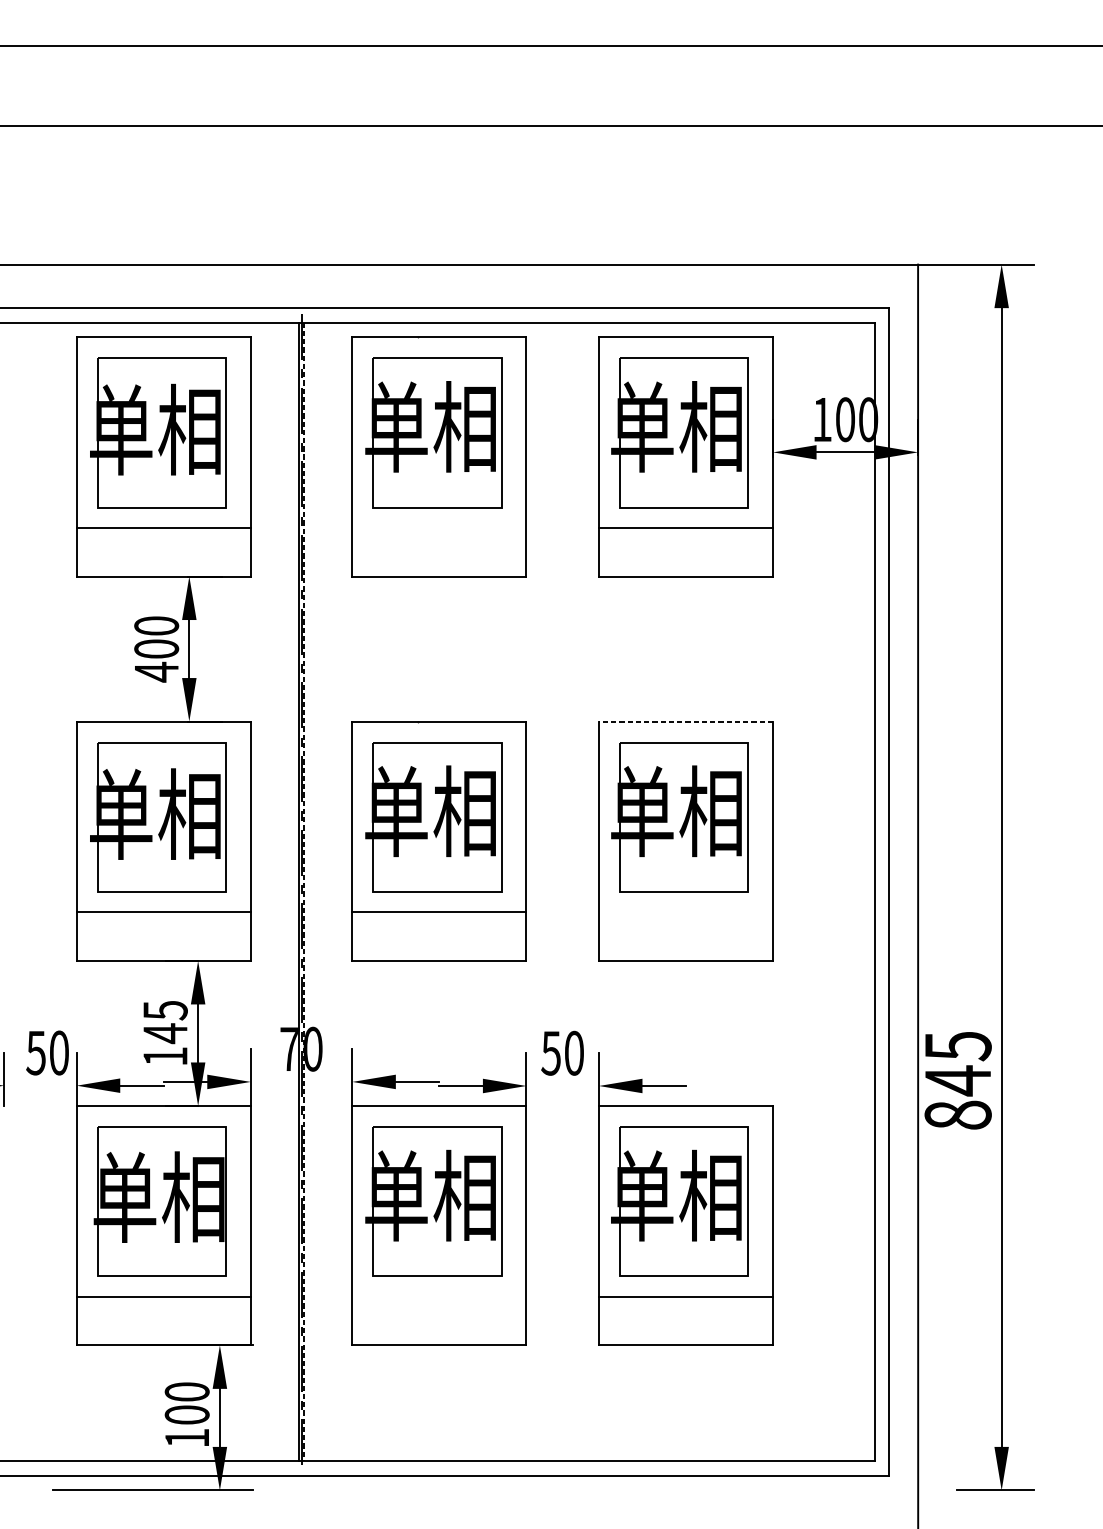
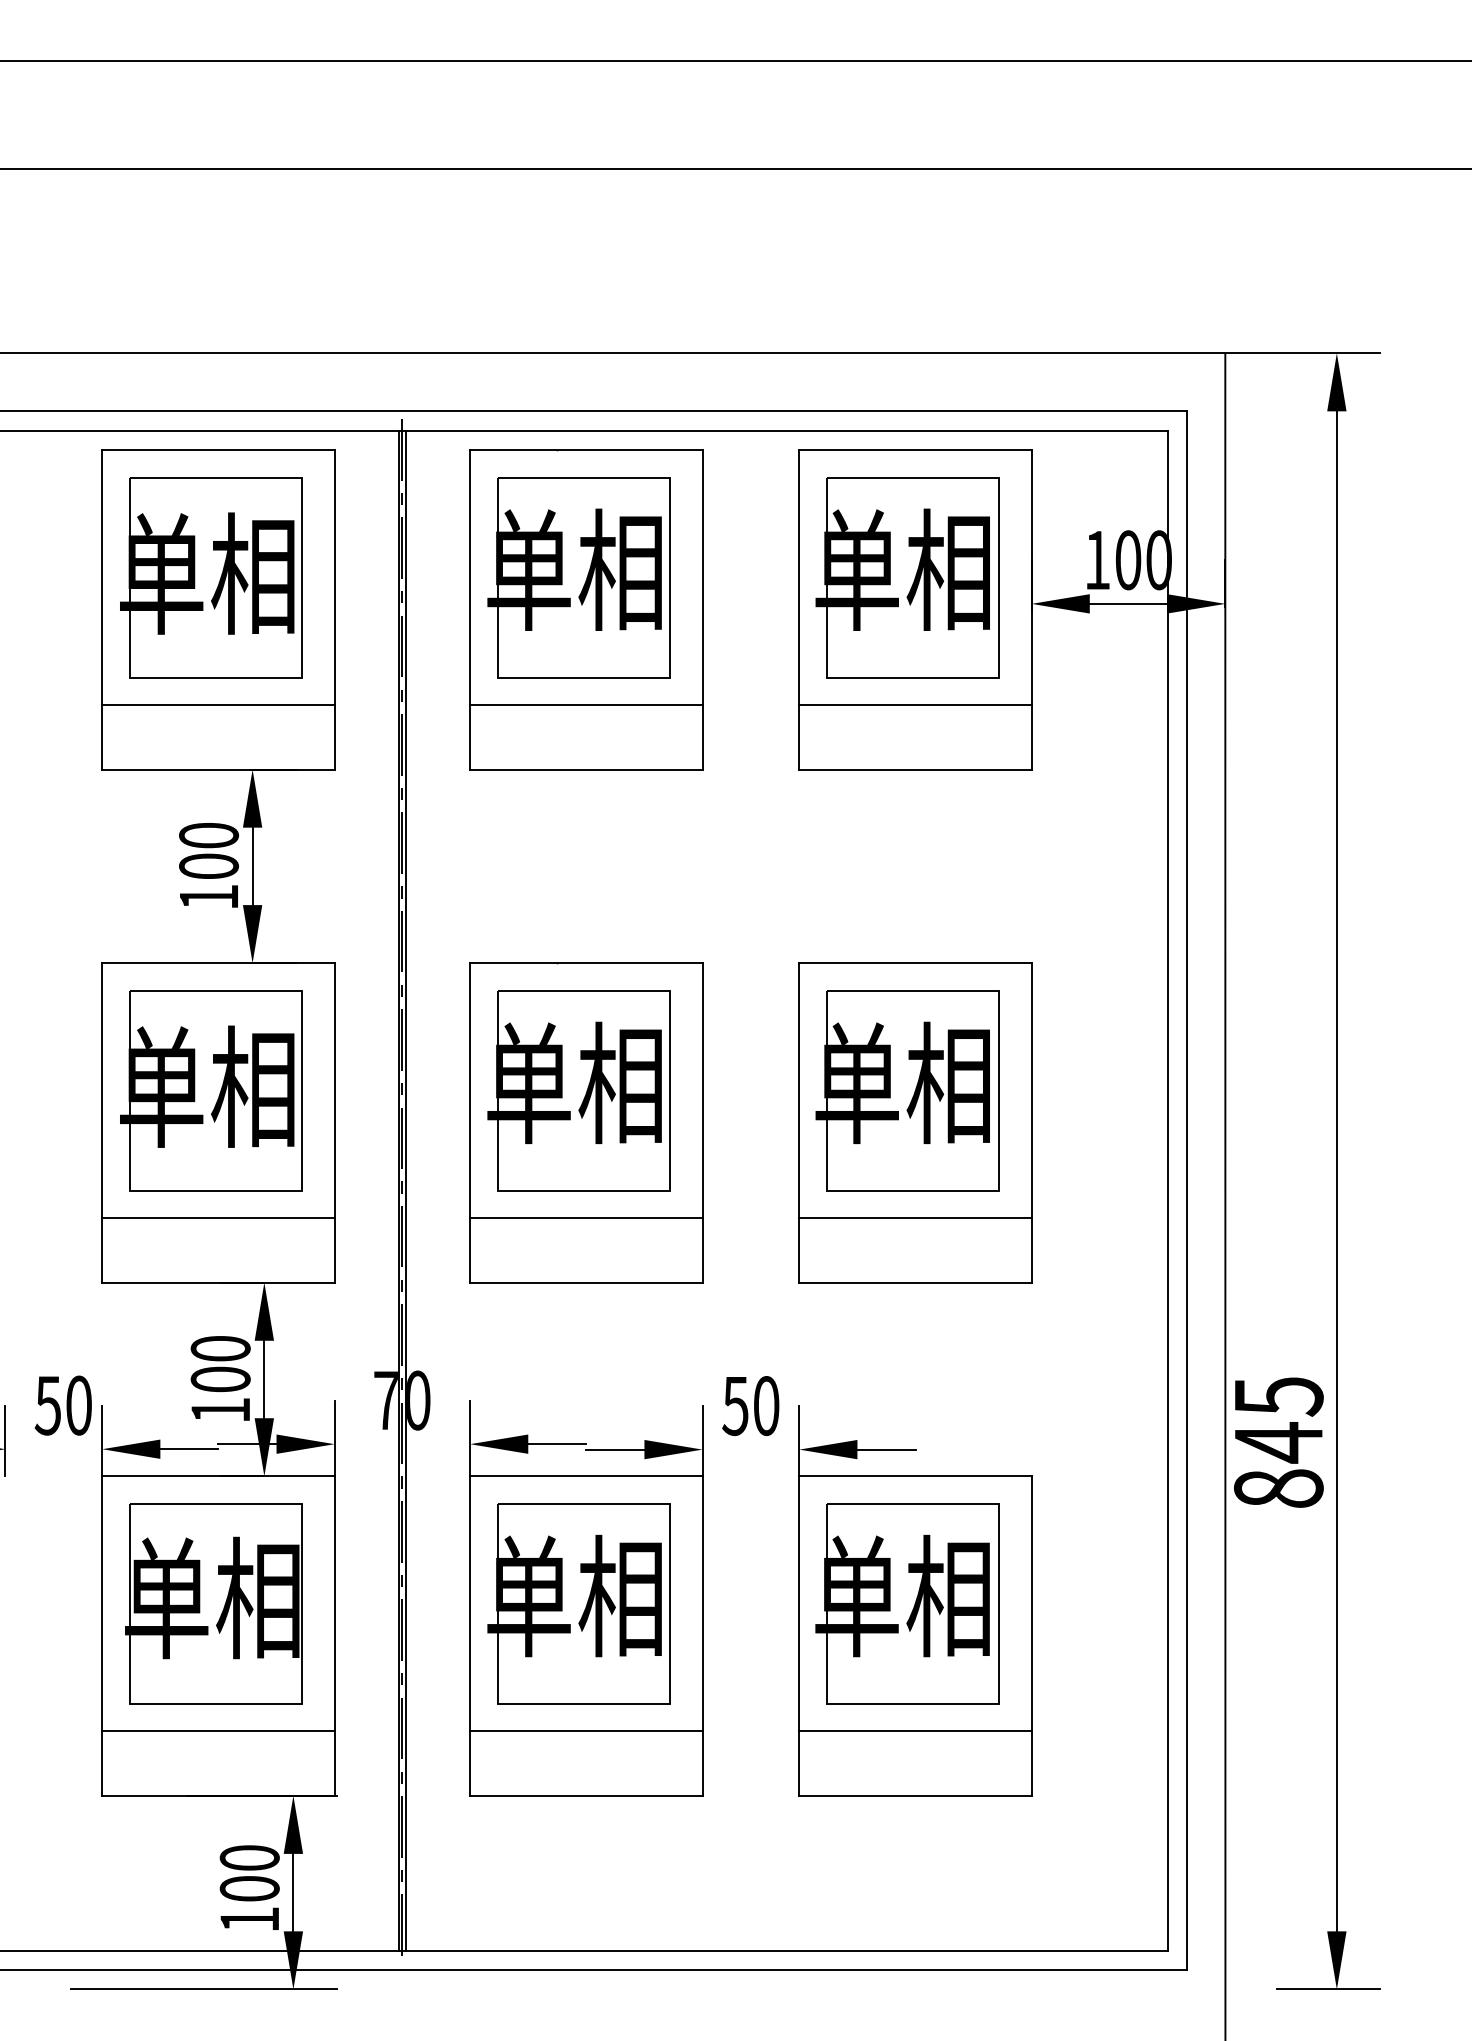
line: (439, 527) -> (586, 704), added
text: (156, 672) -> (208, 897), 400 -> 100
line: (685, 721) -> (915, 963), dashed -> solid
line: (304, 891) -> (406, 1190), dashed -> solid
line: (685, 912) -> (915, 1217), added
text: (165, 1022) -> (220, 1364), 145 -> 100
line: (439, 1296) -> (586, 1730), added

